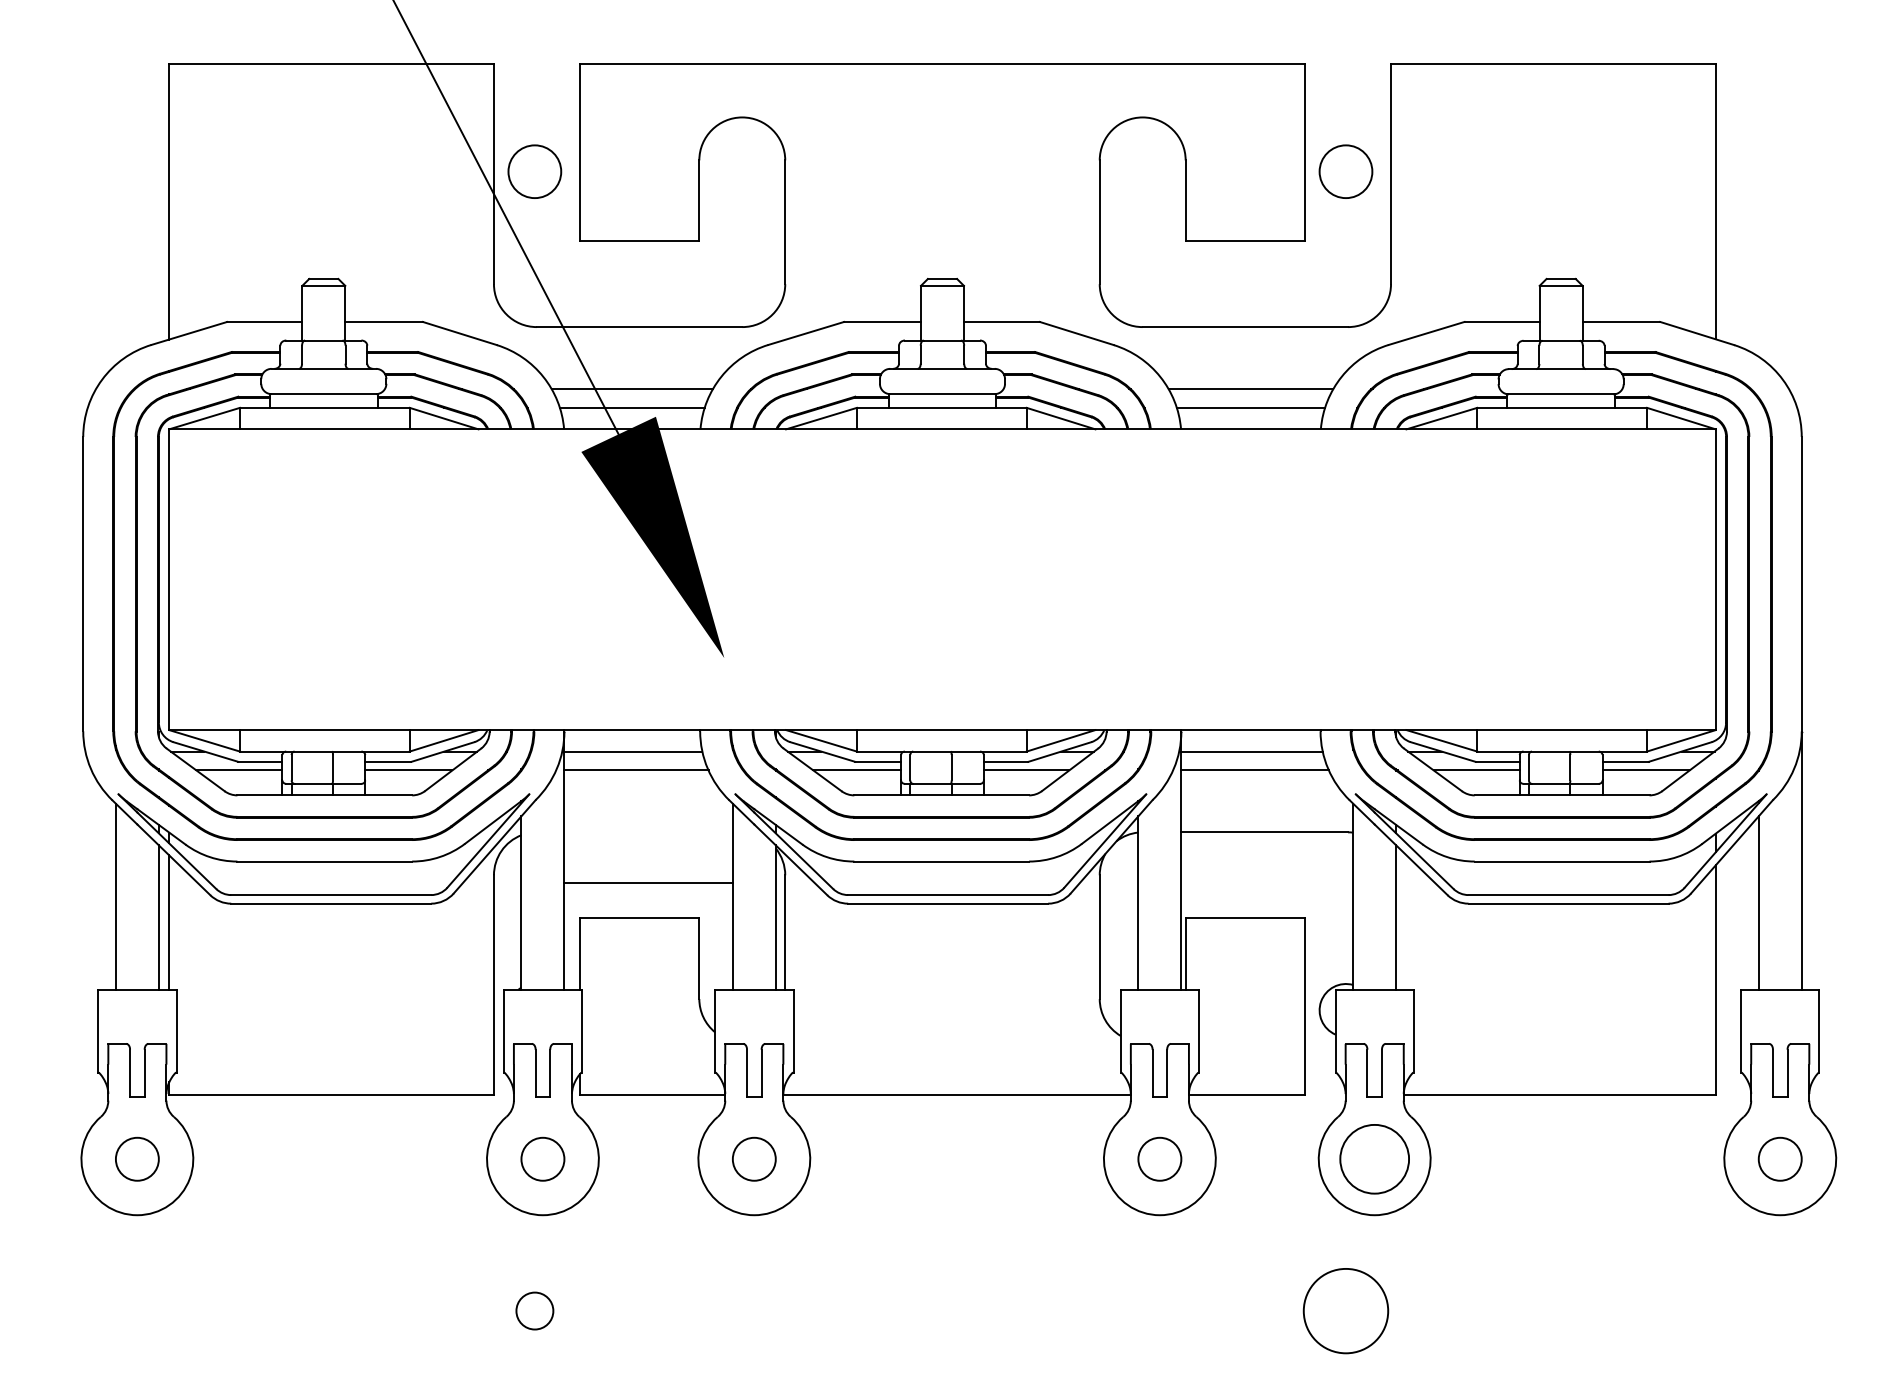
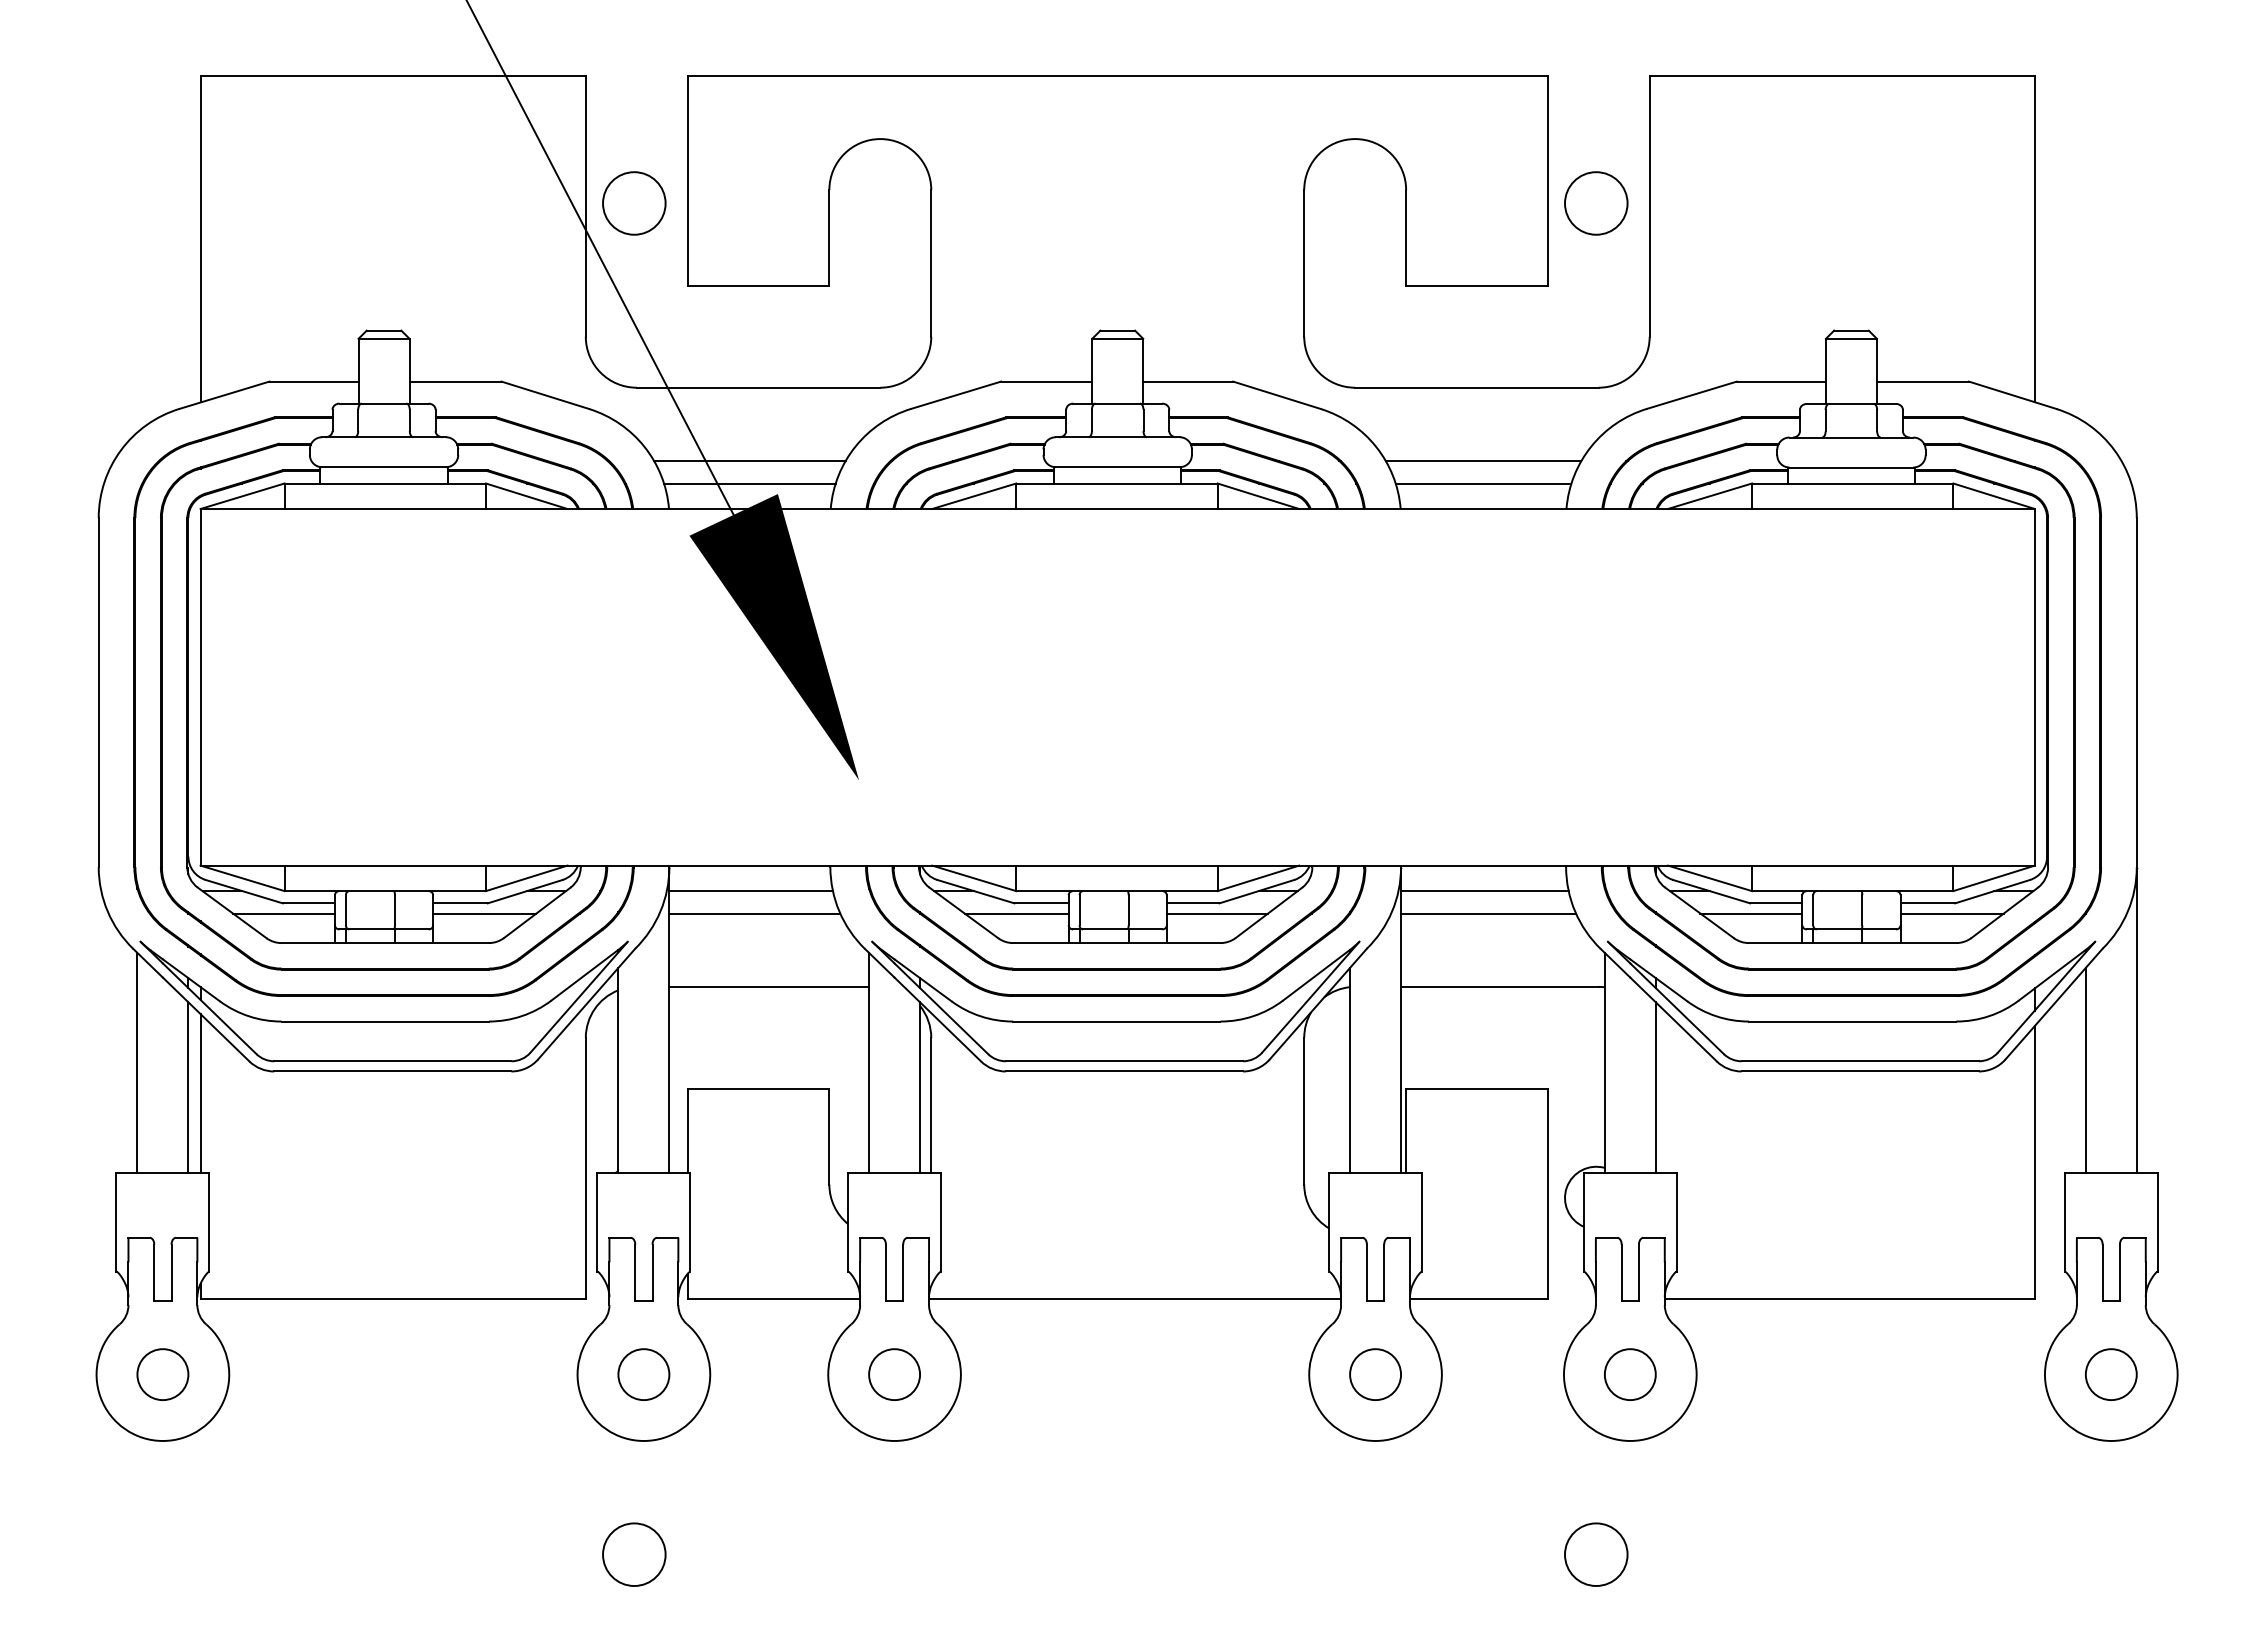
line: (648, 882) -> (769, 986), moved
circle: (1374, 1159) -> (1629, 1374), size x0.62
circle: (535, 1310) -> (634, 1554), size x1.43
circle: (1346, 1310) -> (1596, 1554), size x0.62

